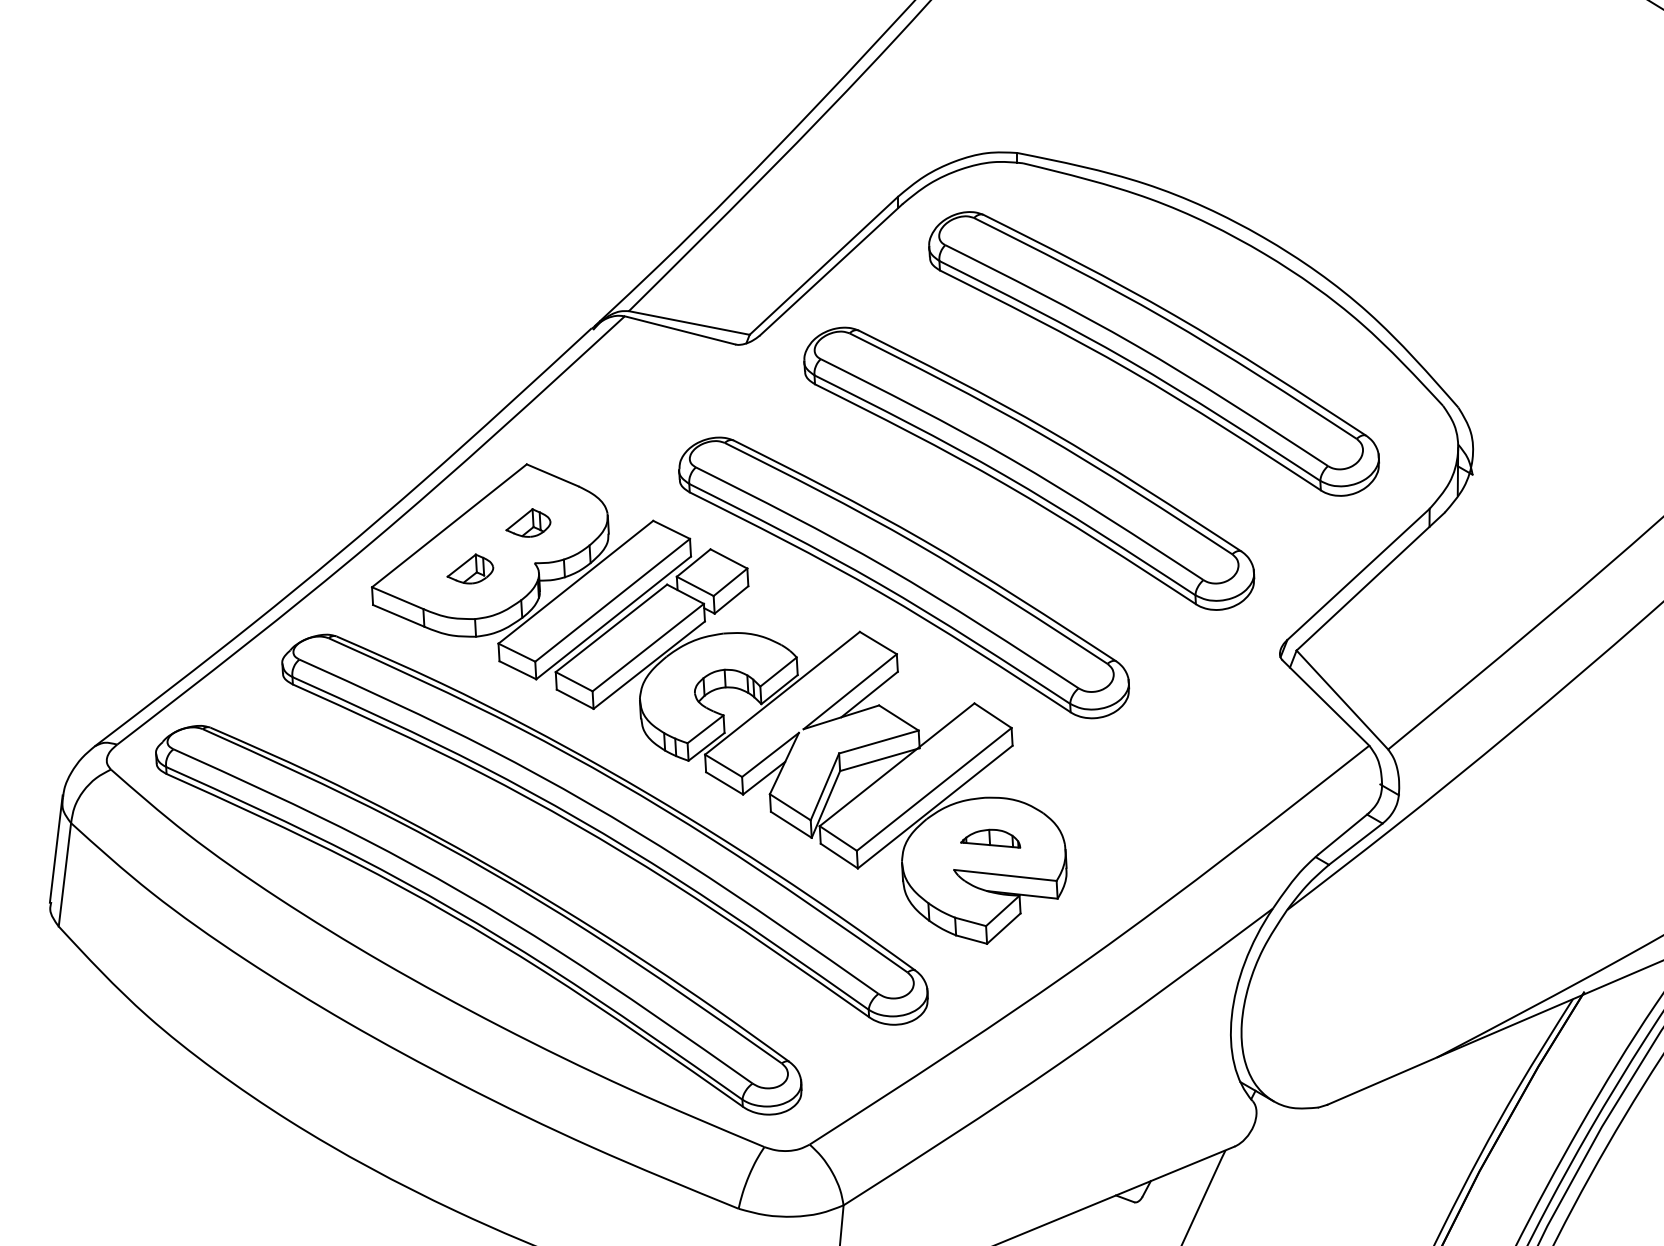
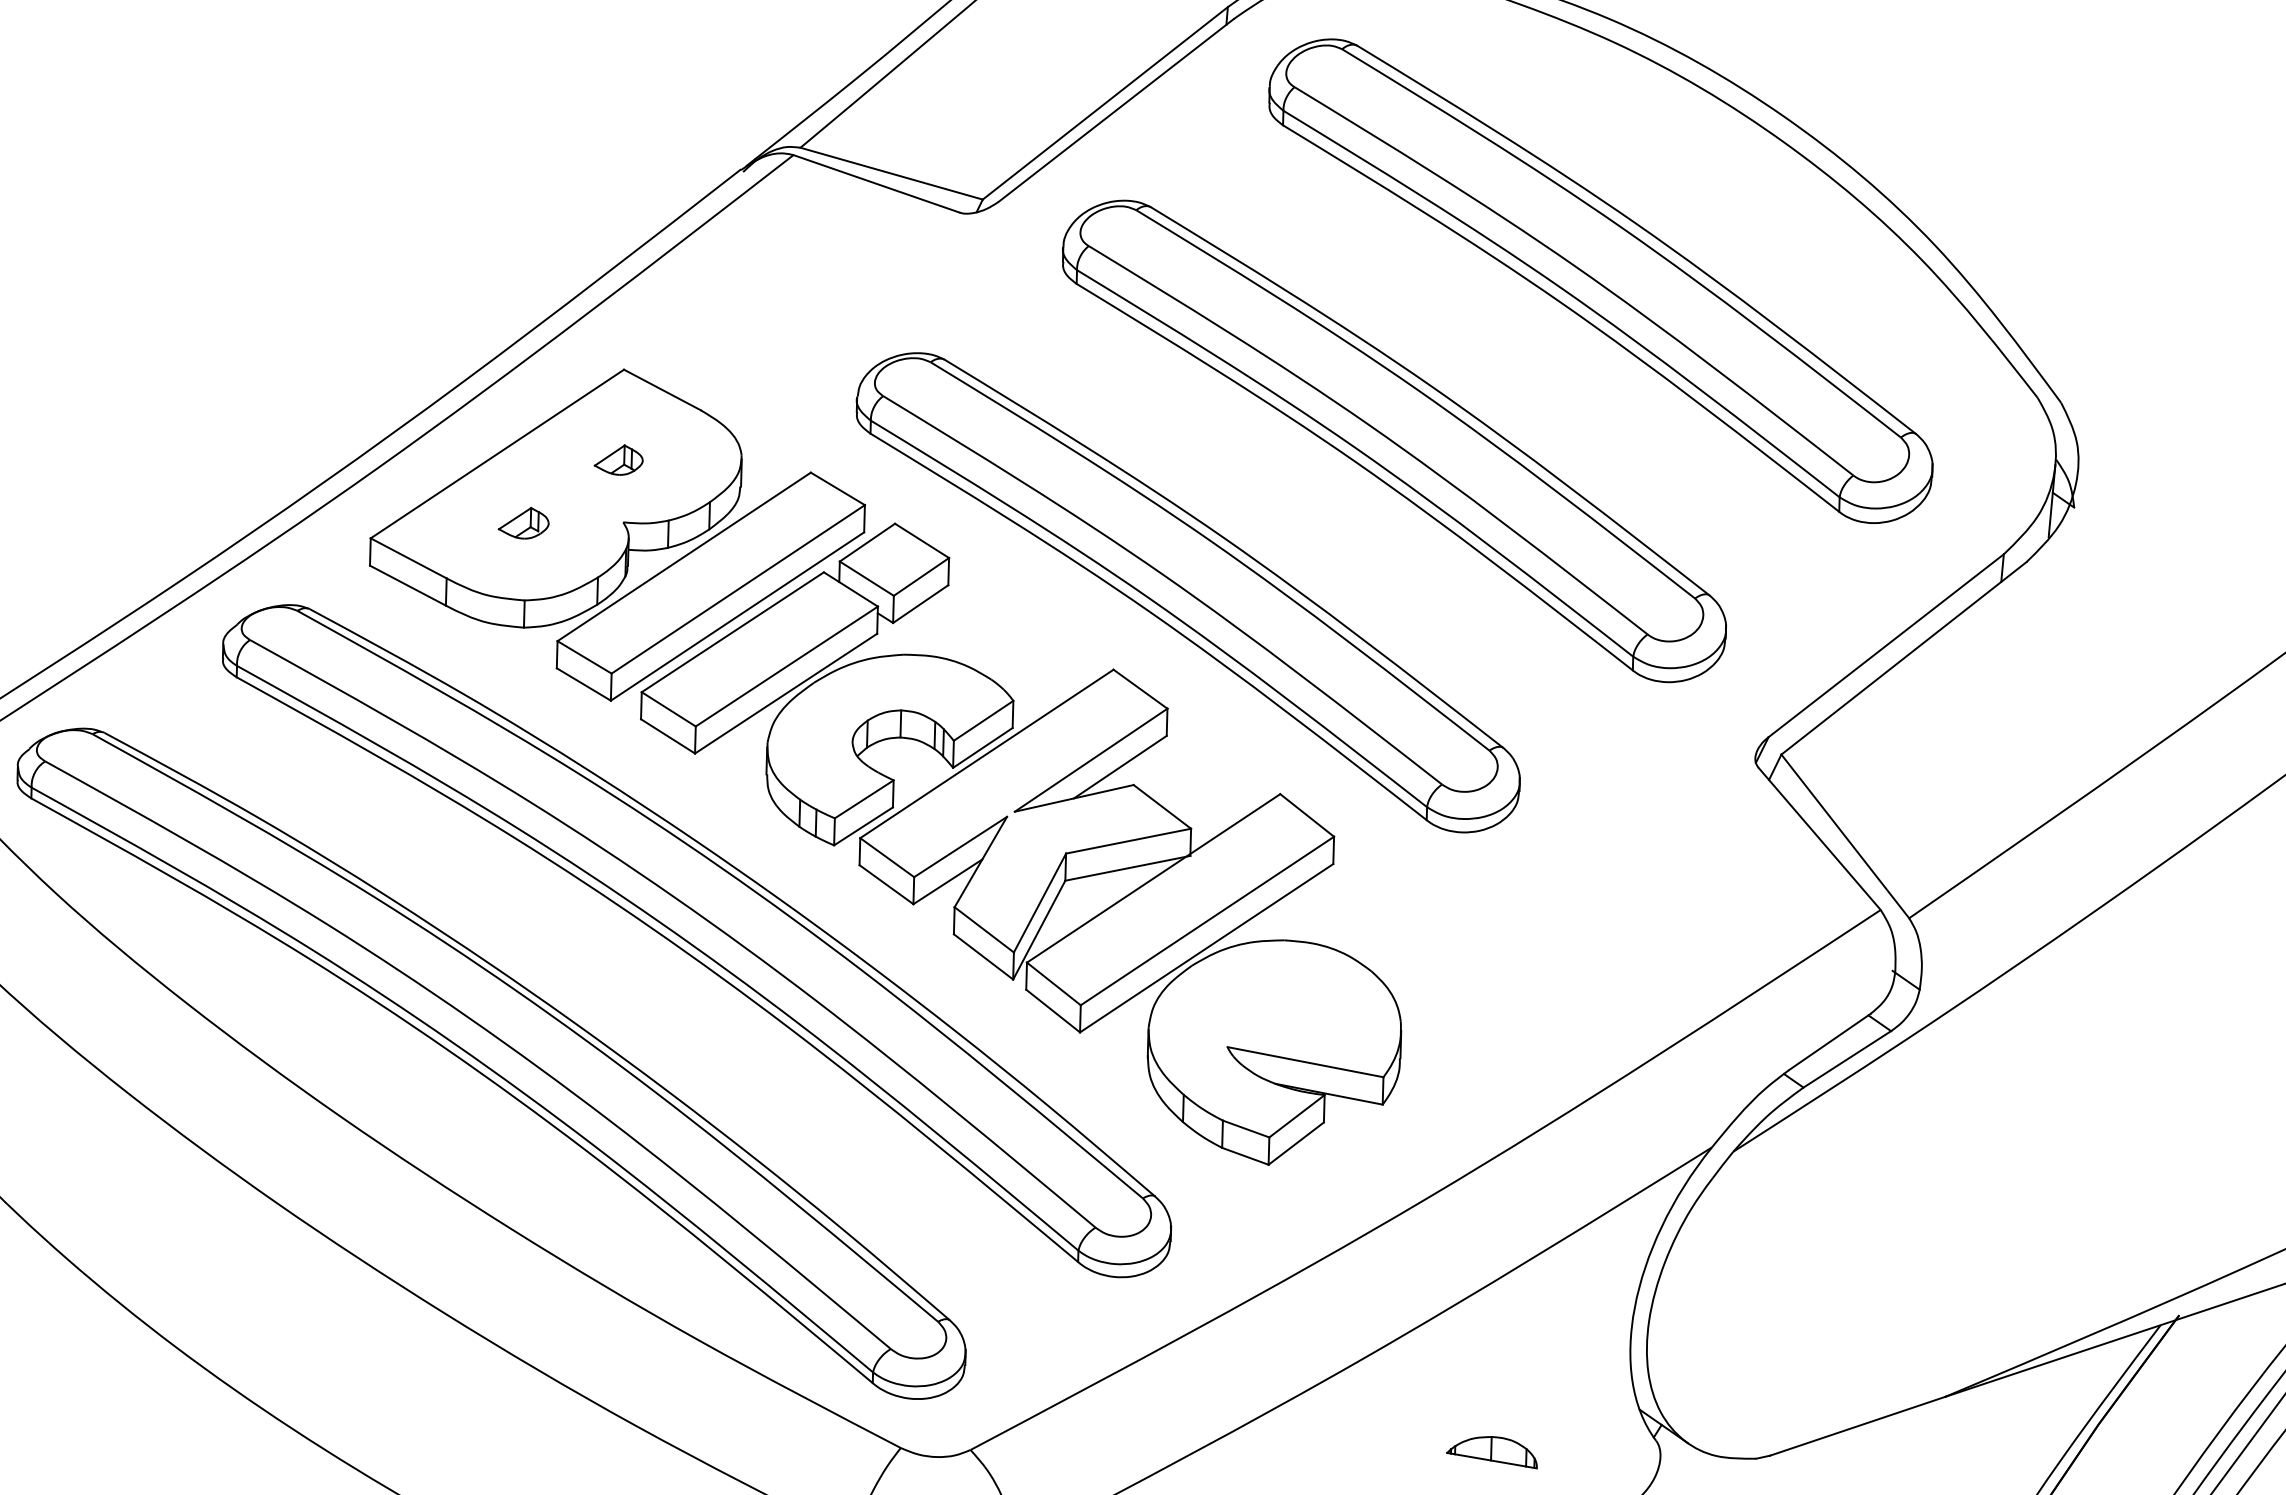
part: (528, 522) -> (619, 459), size x0.7
part: (470, 568) -> (524, 522), size x0.7
part: (990, 838) -> (1492, 1450), moved

